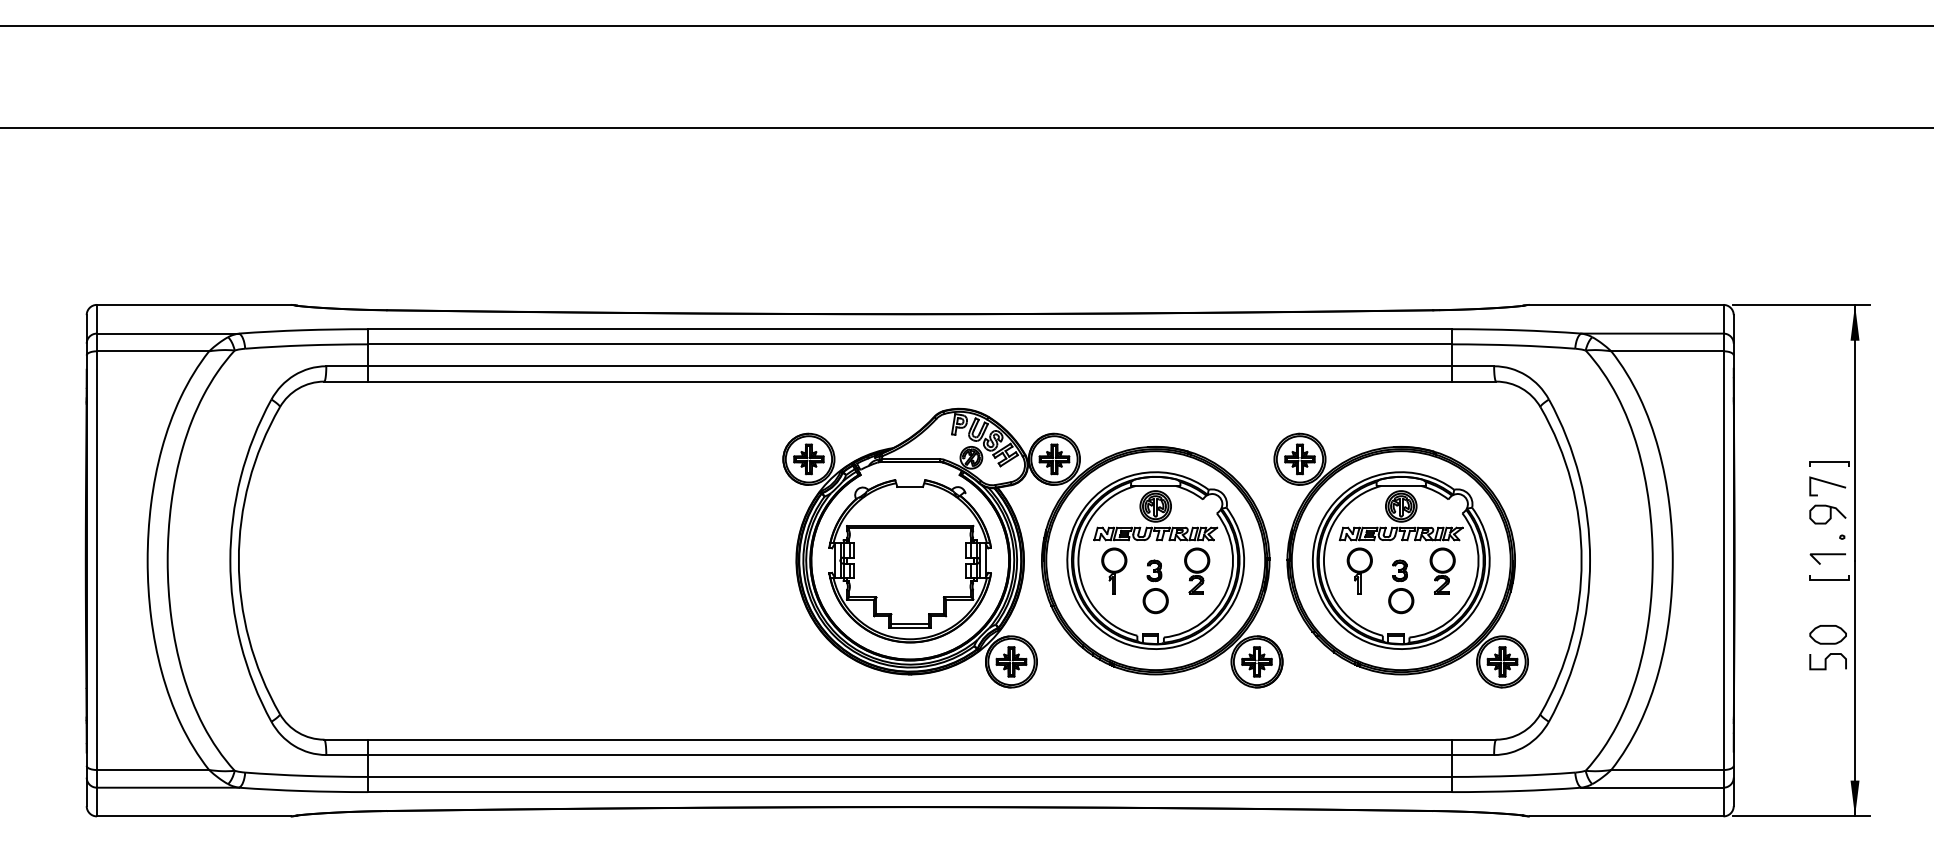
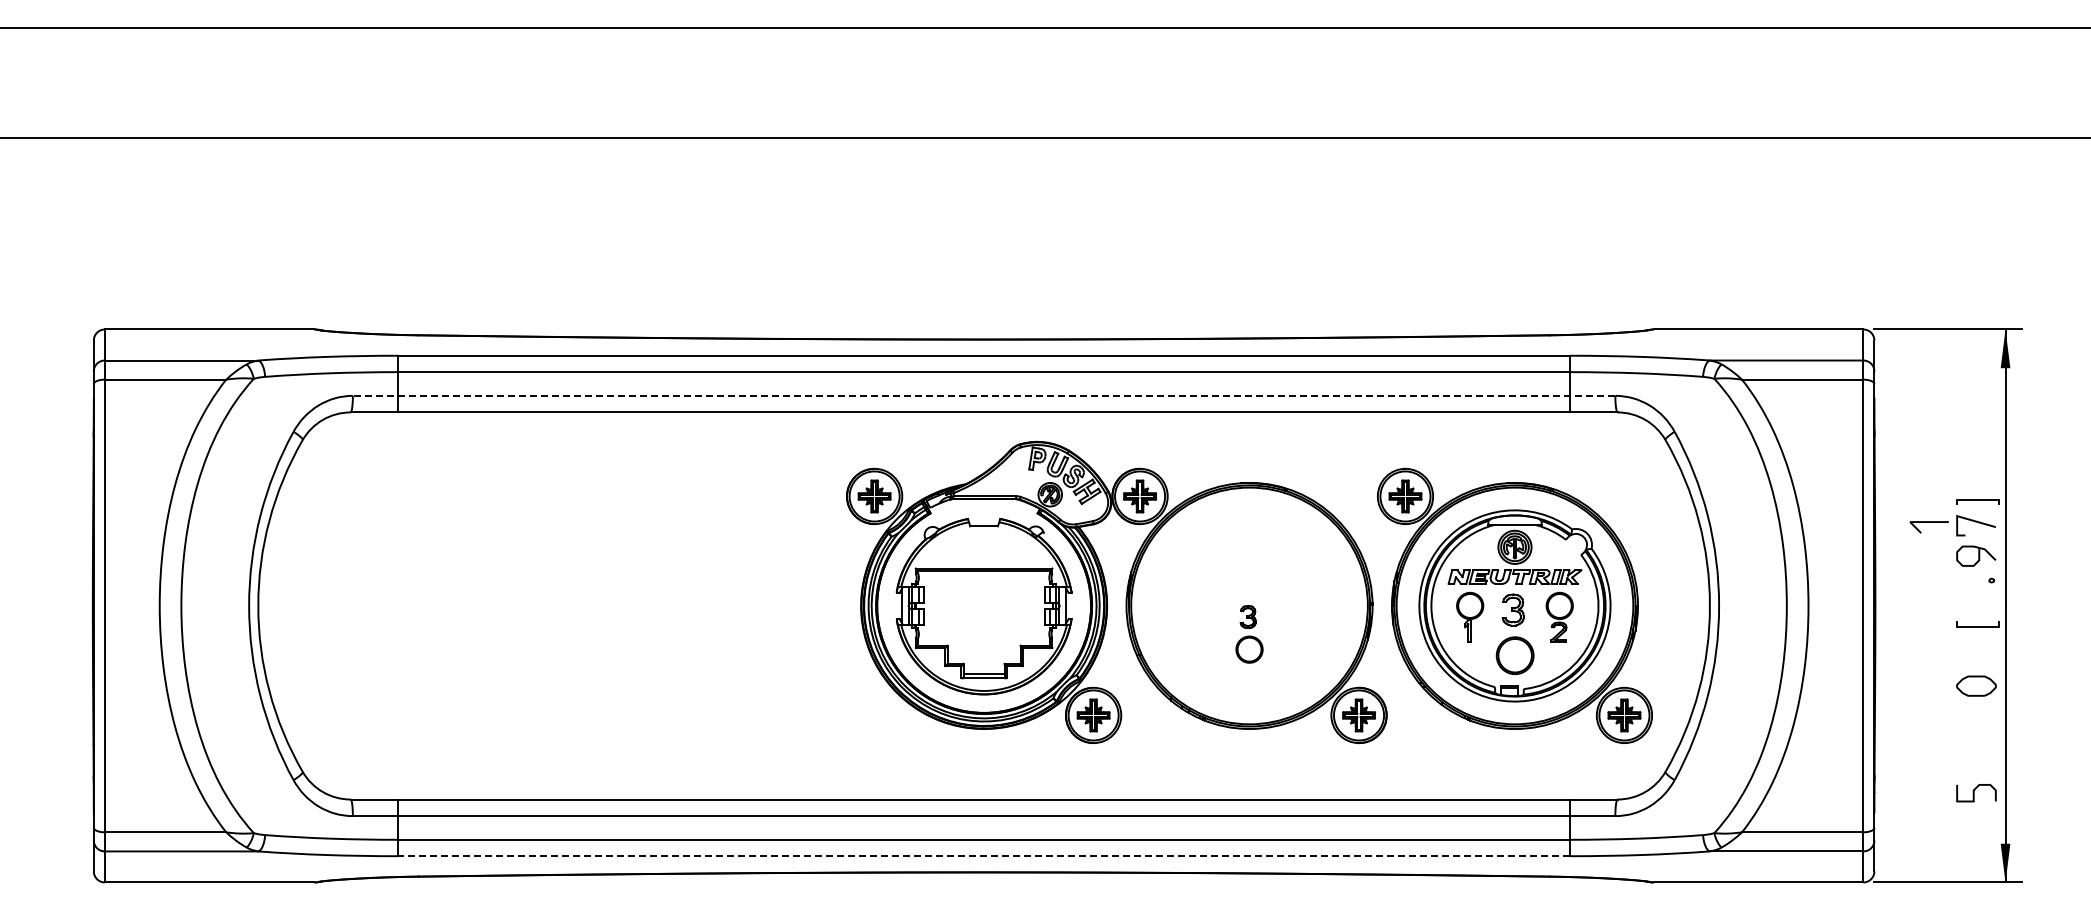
line: (909, 365) -> (983, 395), solid -> dashed
line: (1827, 554) -> (1928, 522), moved
part: (1155, 560) -> (1249, 605), removed
part: (1400, 587) -> (1514, 634), size x1.4
curve: (1826, 661) -> (1974, 793), moved
line: (909, 792) -> (983, 856), solid -> dashed

